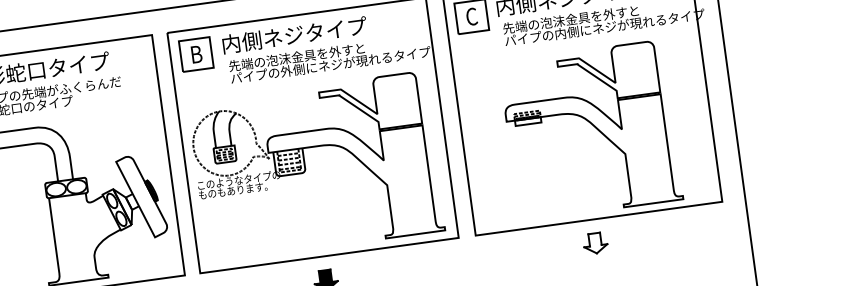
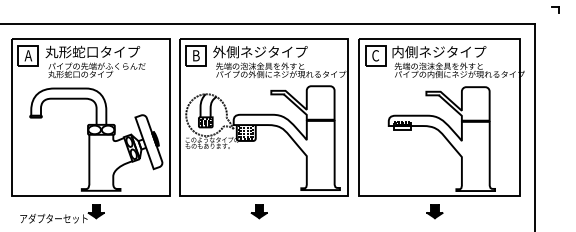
text: (231, 43) -> (219, 51), 内側ネジタイプ -> 外側ネジタイプ
fill: (594, 243) -> (434, 211), added

